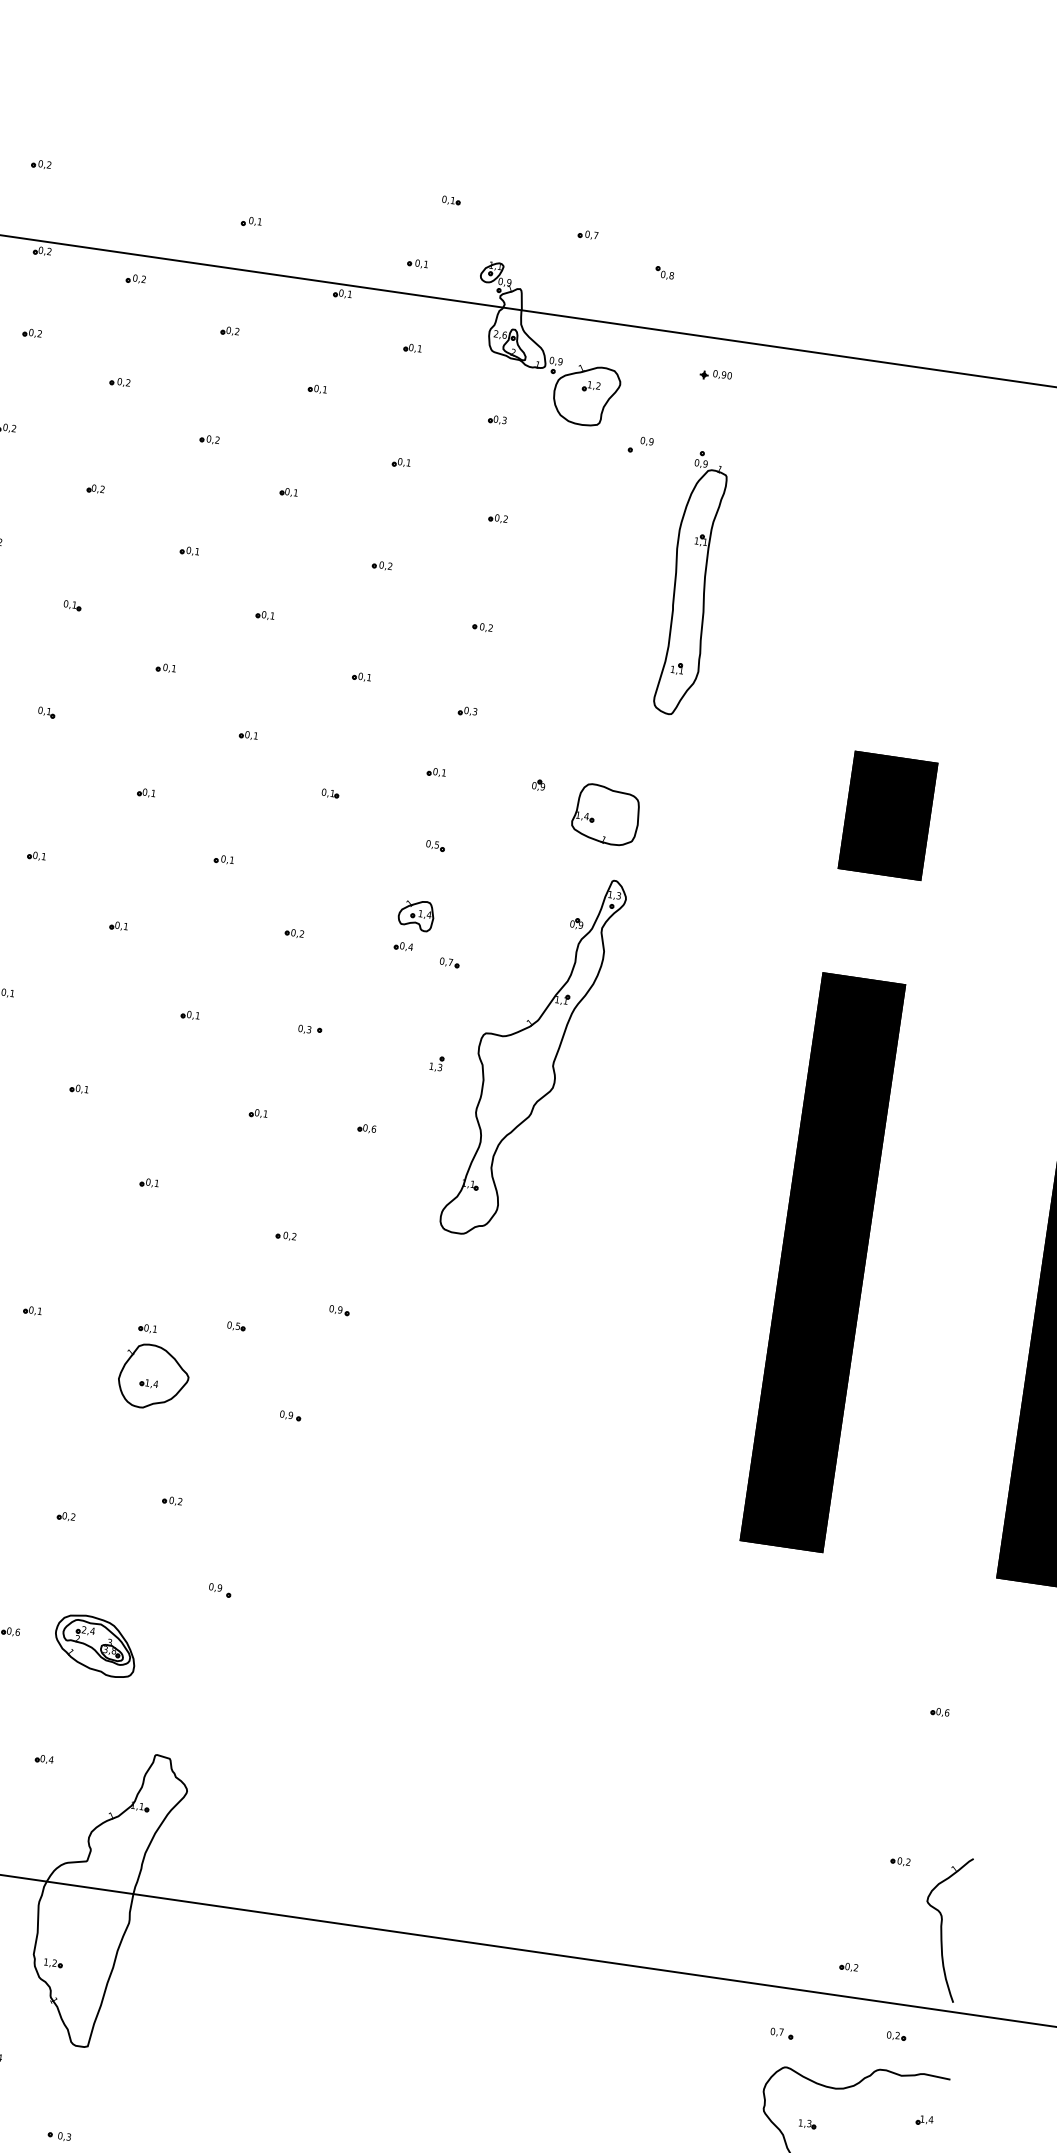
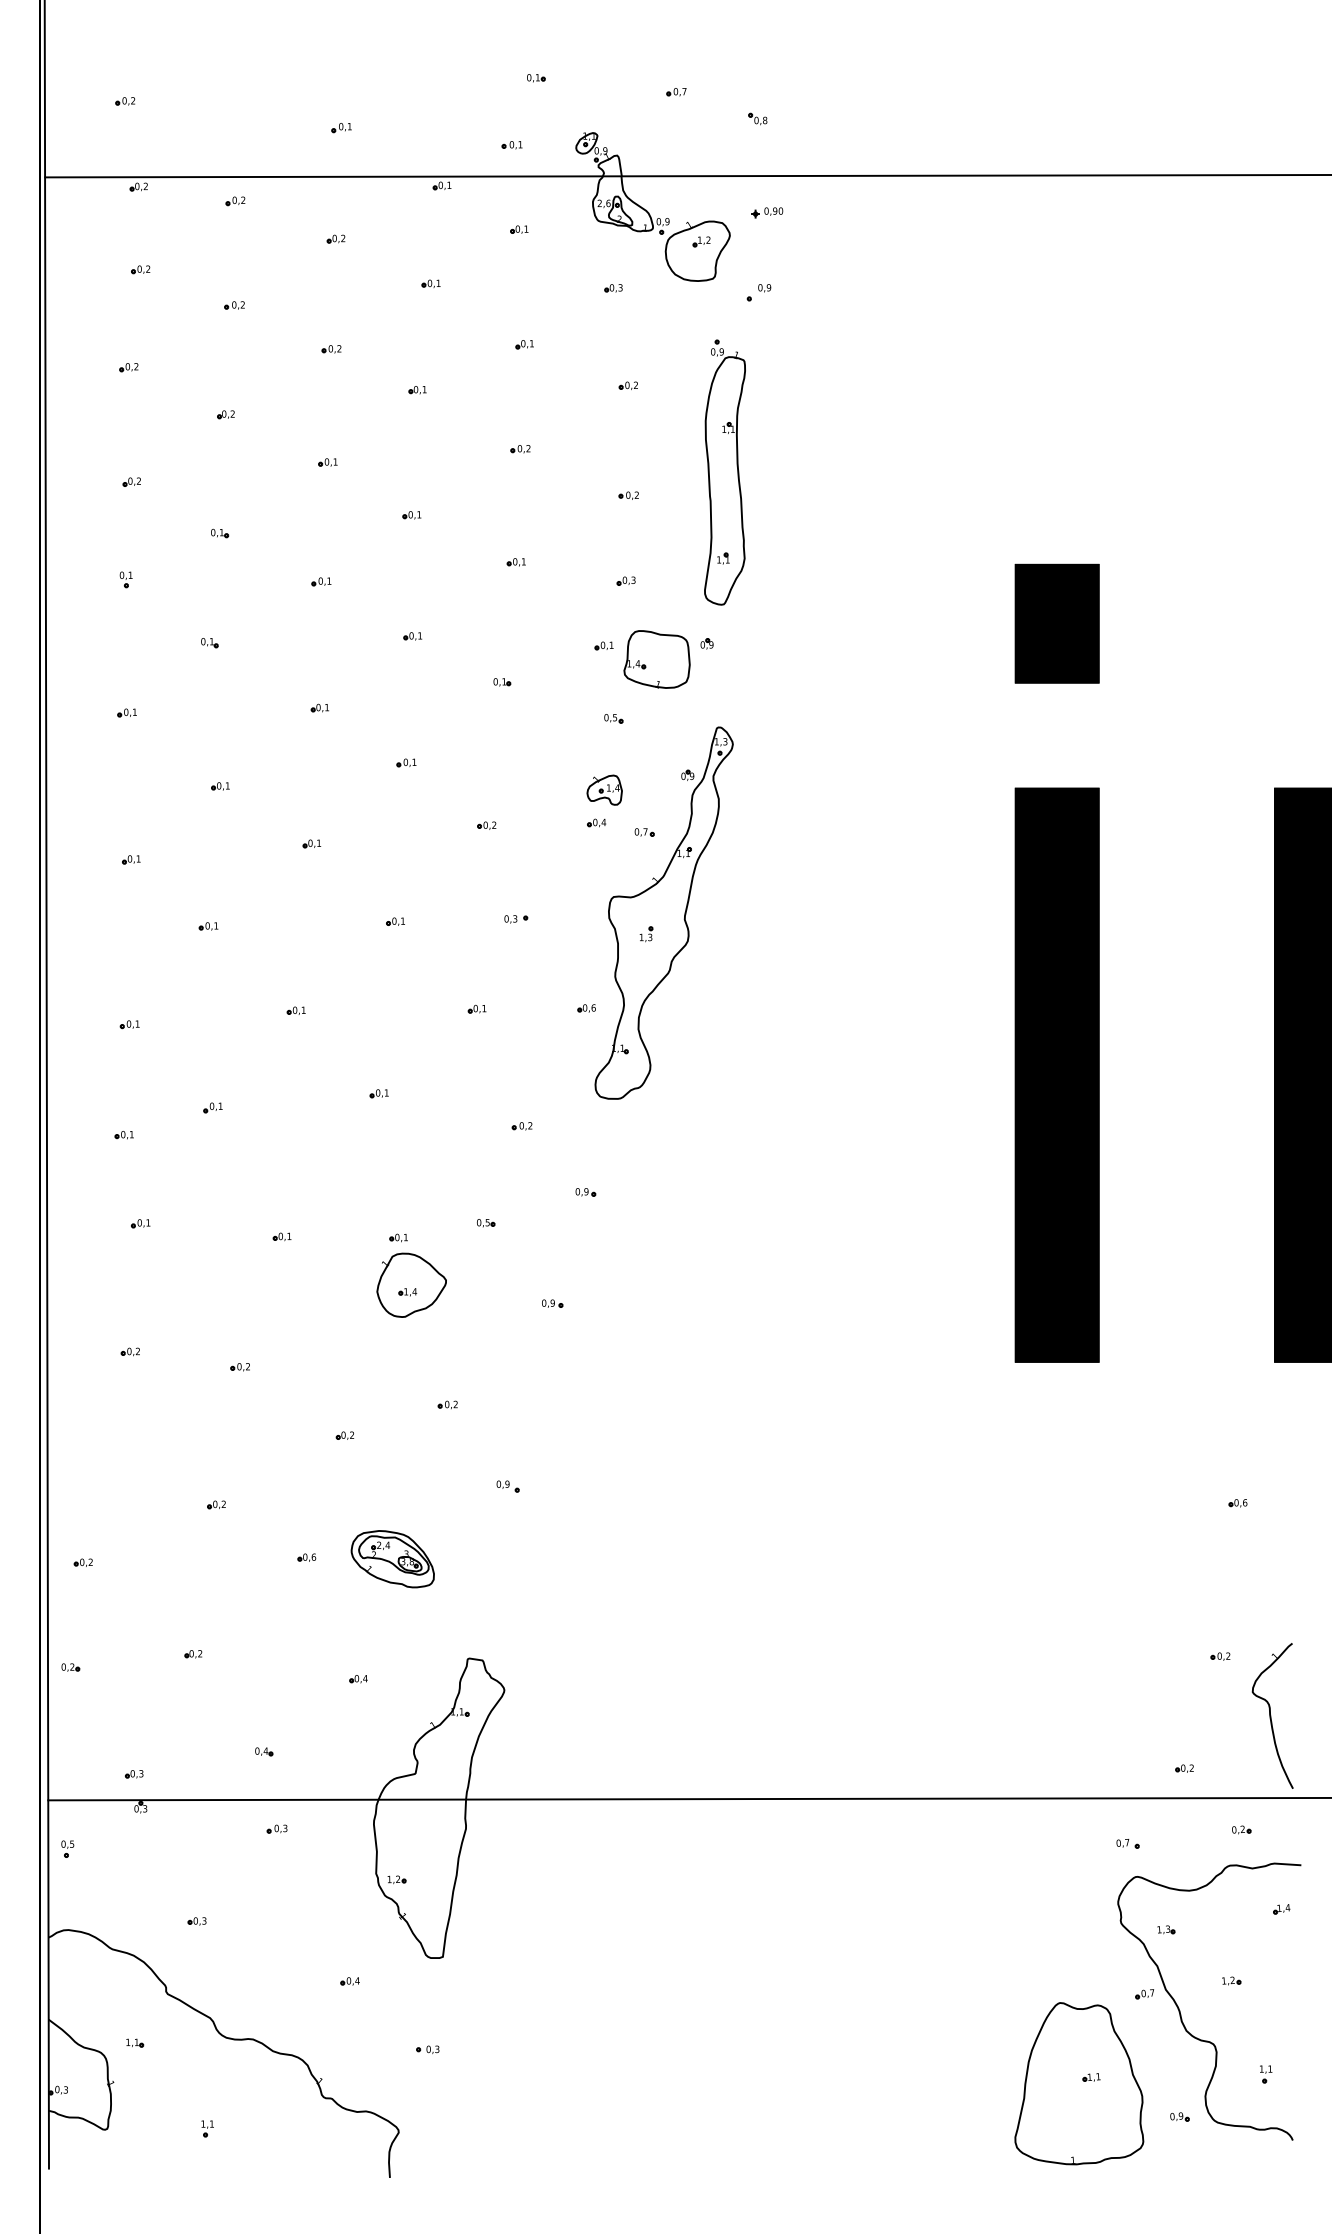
part: (716, 375) -> (767, 212), moved
part: (690, 583) -> (724, 472), moved
part: (605, 814) -> (656, 659), moved
part: (533, 1055) -> (663, 912), moved

